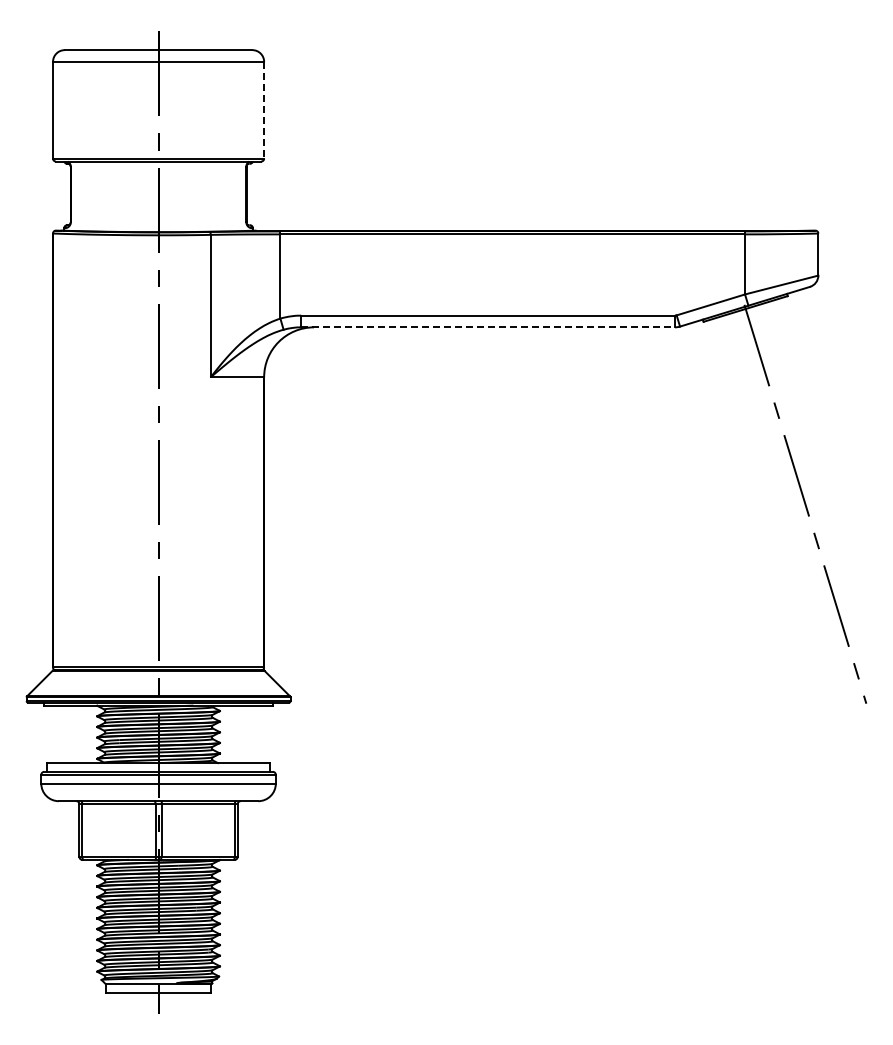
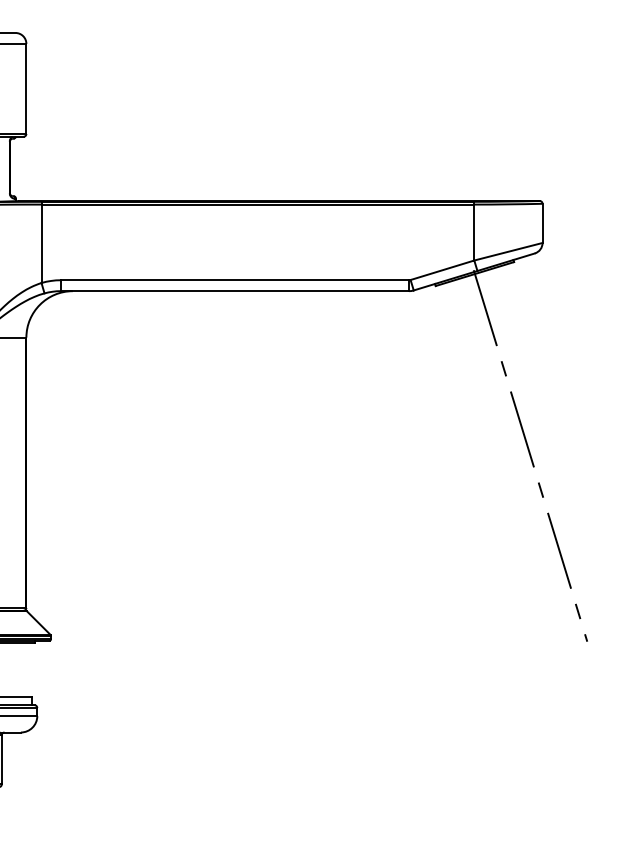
line: (264, 110) -> (26, 89), dashed -> solid
line: (488, 327) -> (235, 291), dashed -> solid

